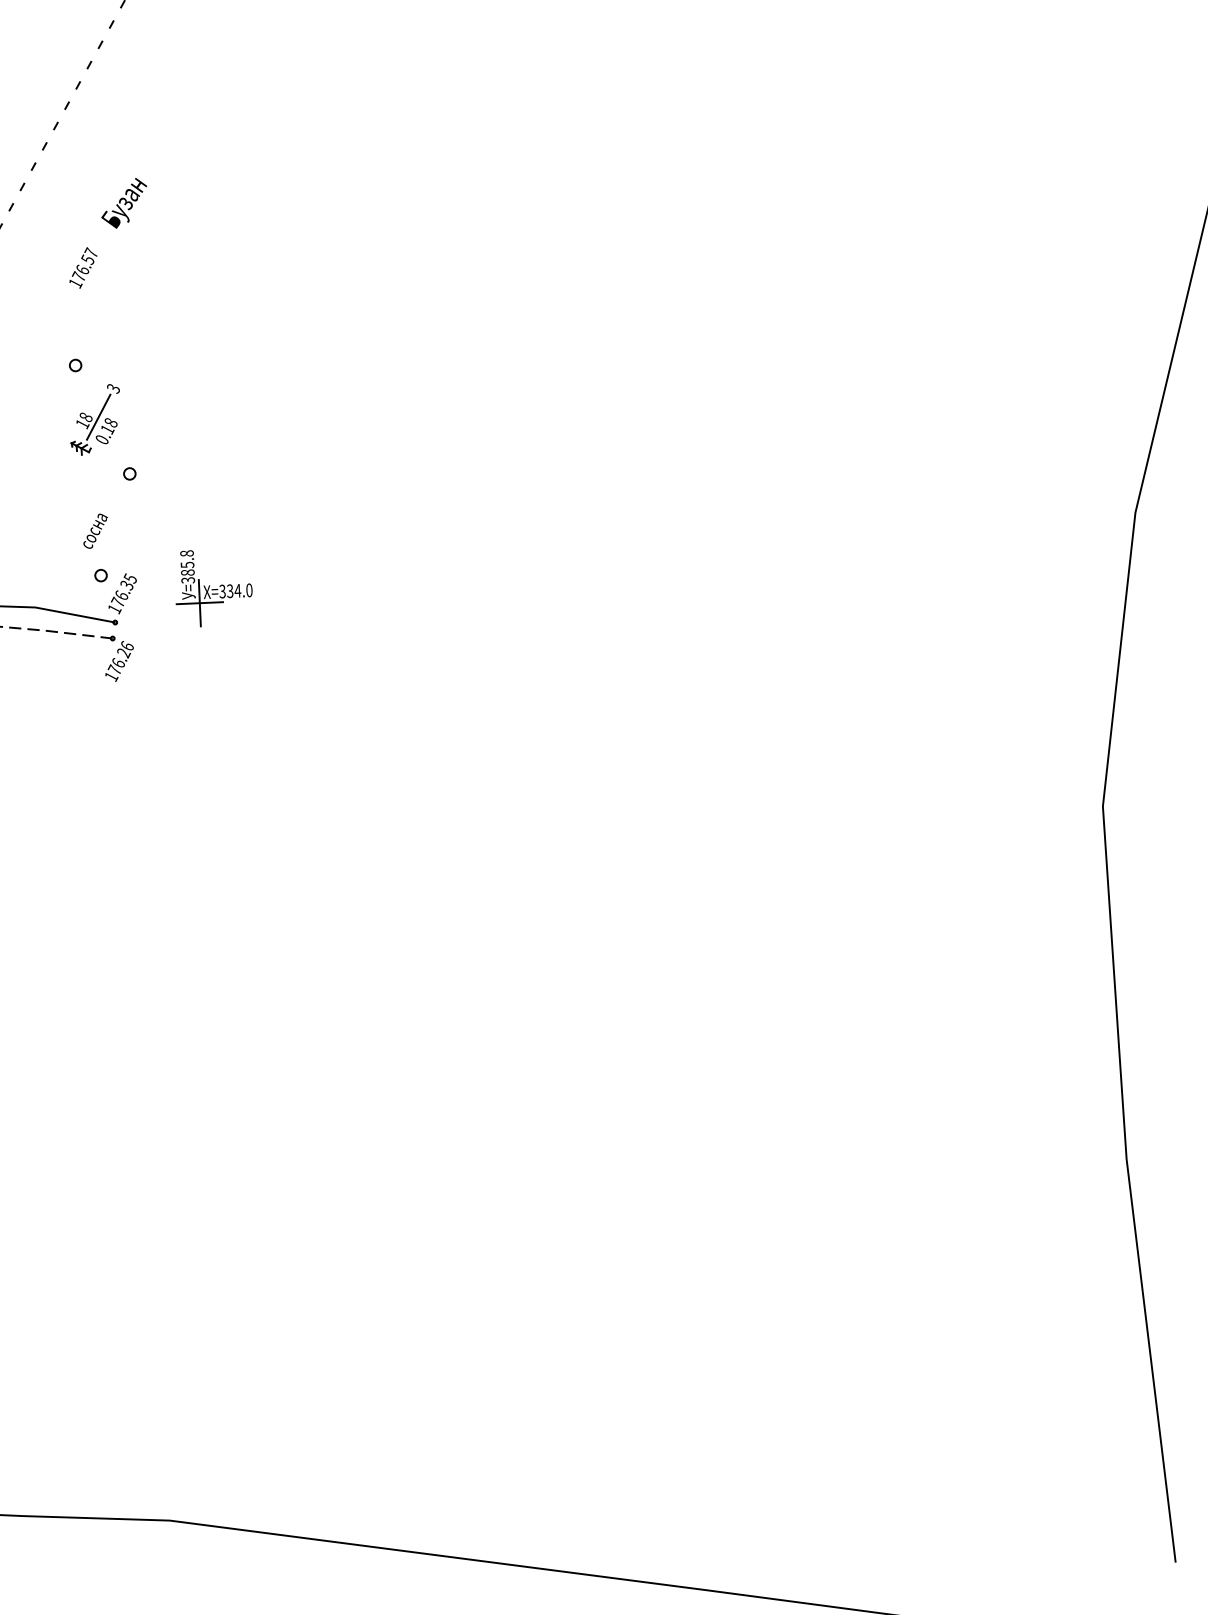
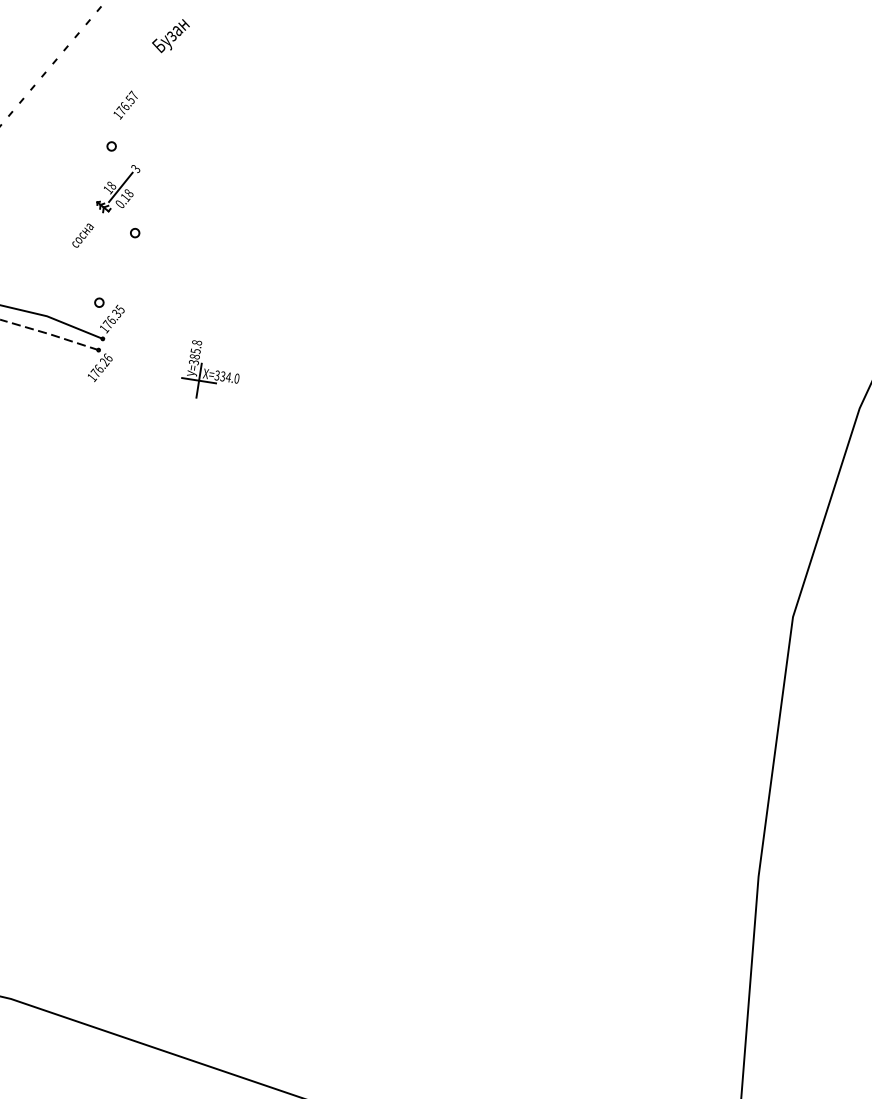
text: (83, 267) -> (126, 104), moved
text: (95, 530) -> (83, 235), moved
part: (213, 588) -> (211, 372), moved

